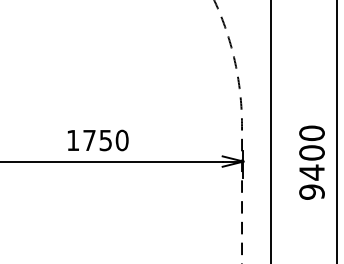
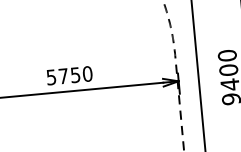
text: (73, 140) -> (51, 77), 1750 -> 5750

